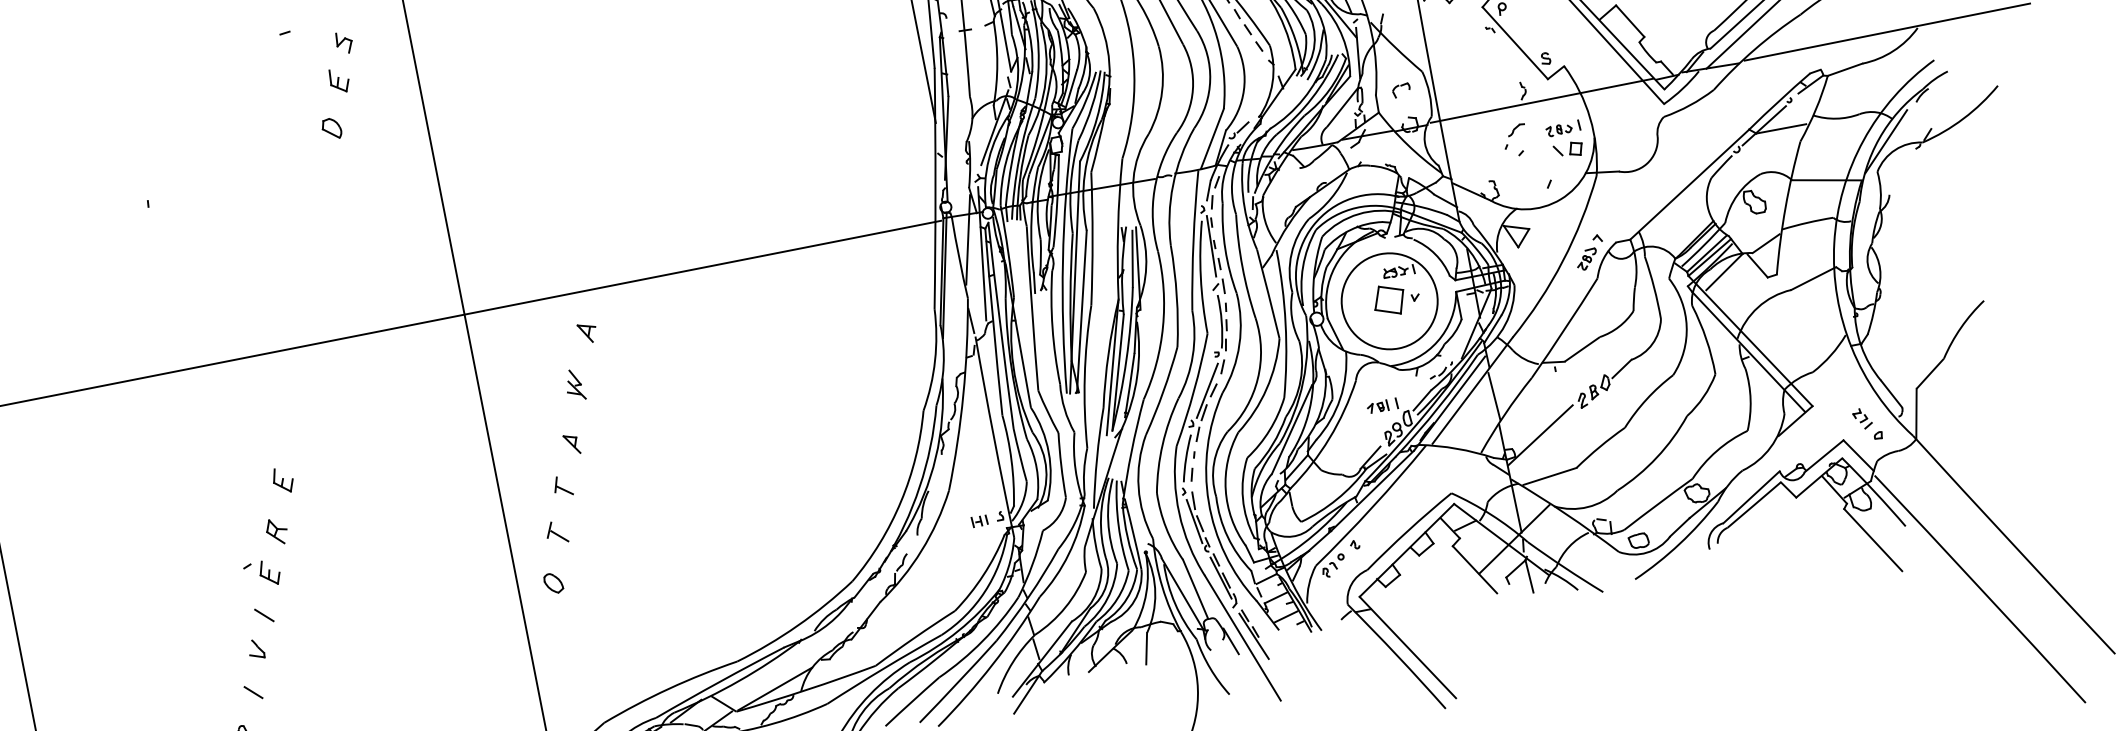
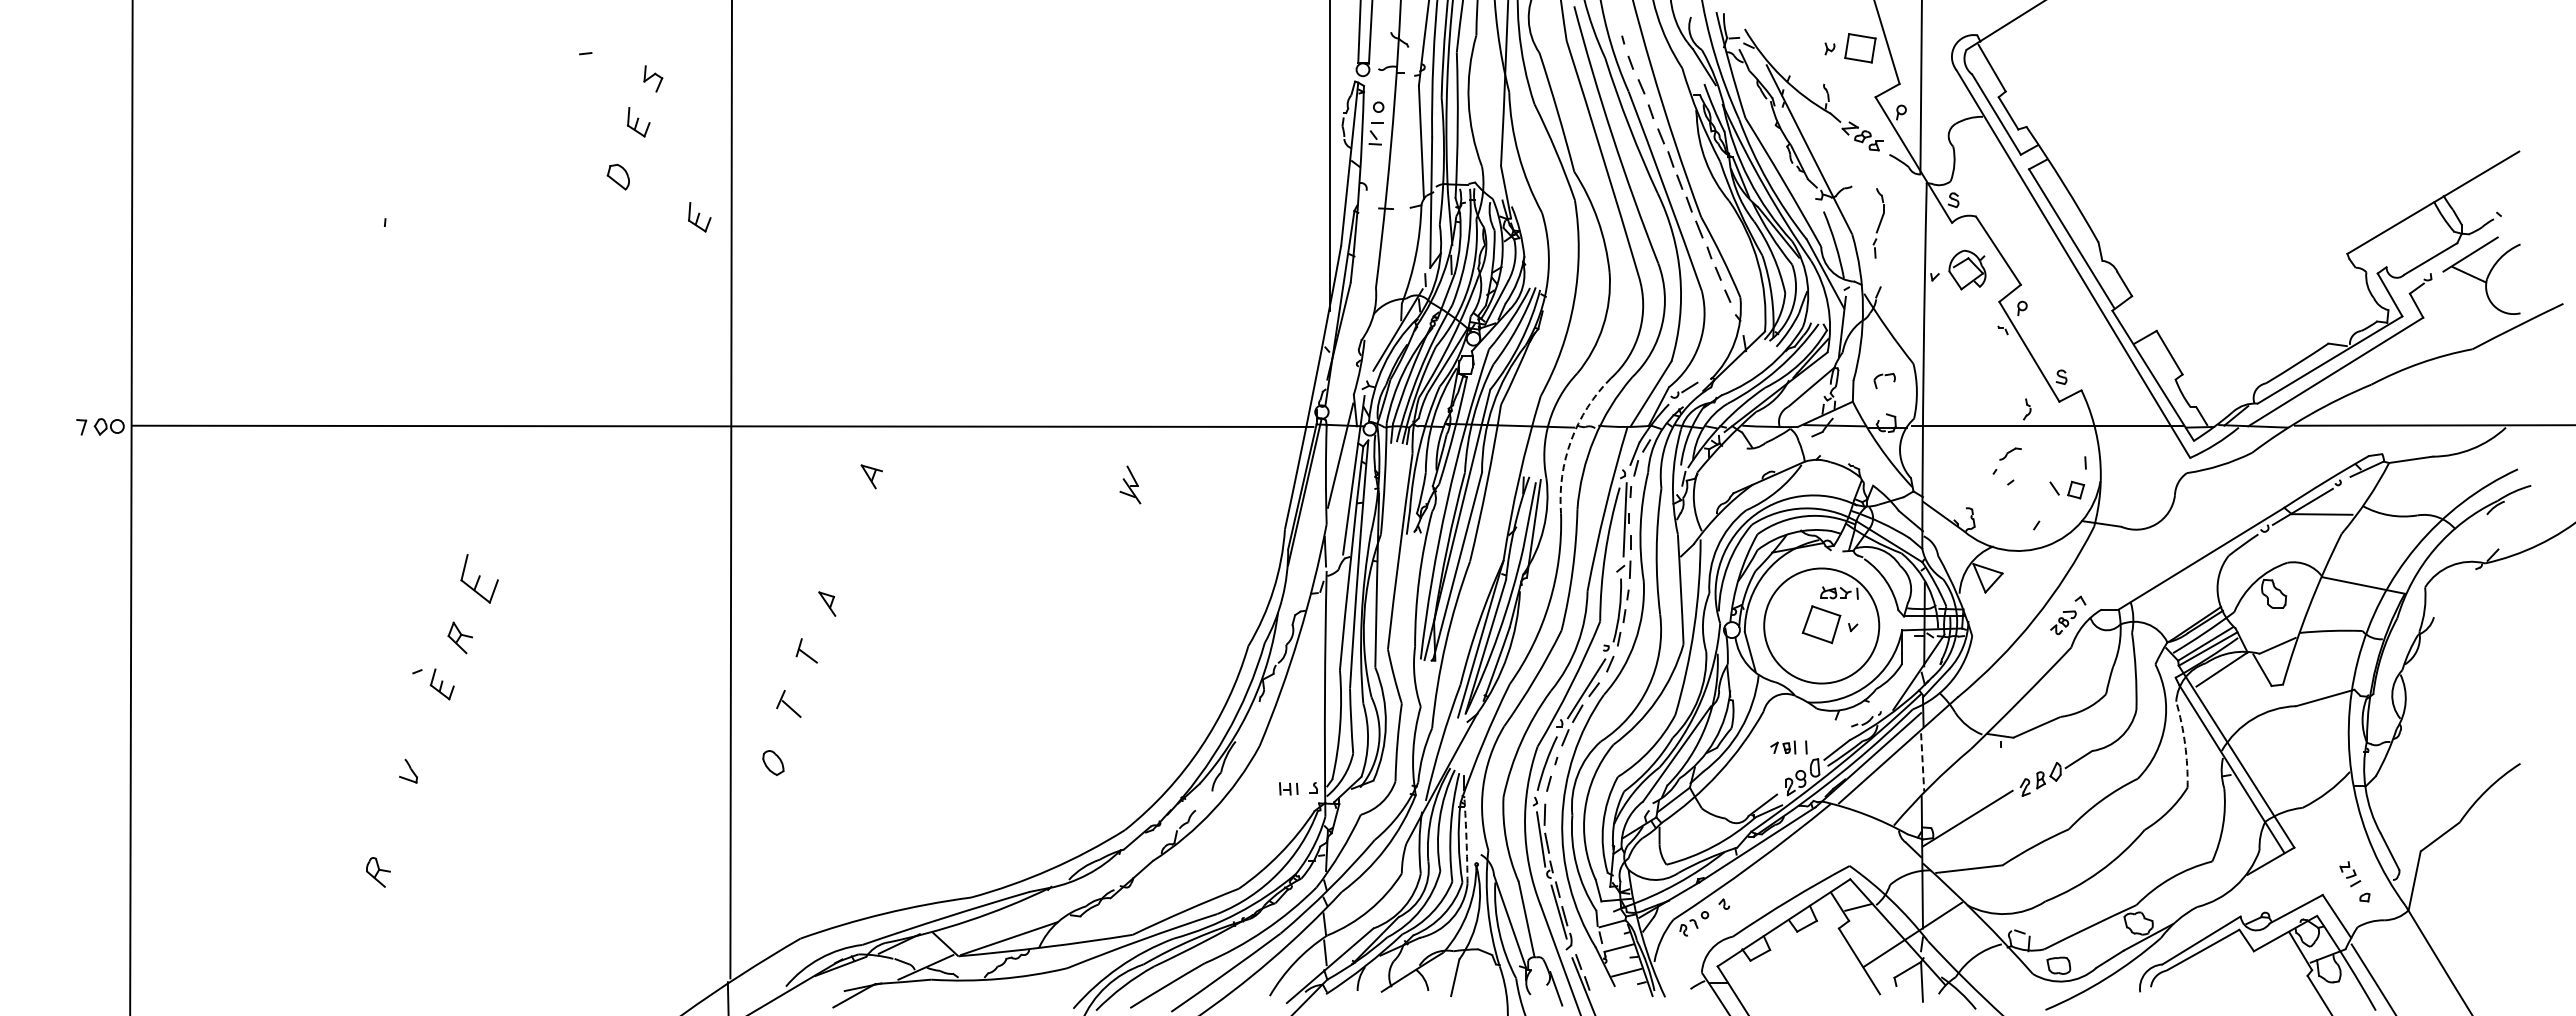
part: (1558, 129) -> (2060, 463), removed
line: (1886, 141) -> (2442, 553), removed
part: (404, 148) -> (699, 217), added
arc: (1154, 190) -> (1571, 440), solid -> dashed
arc: (1706, 339) -> (2185, 744), solid -> dashed
part: (574, 384) -> (1130, 484), moved
line: (1494, 396) -> (1922, 762), solid -> dashed
part: (283, 480) -> (479, 578), size x1.6
arc: (1133, 534) -> (1466, 840), solid -> dashed
line: (264, 615) -> (425, 733), removed
line: (253, 691) -> (395, 820), removed

